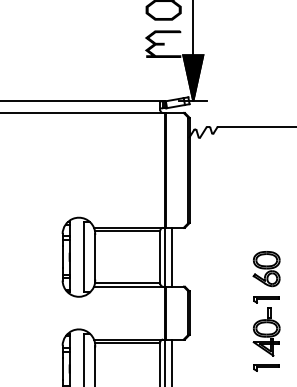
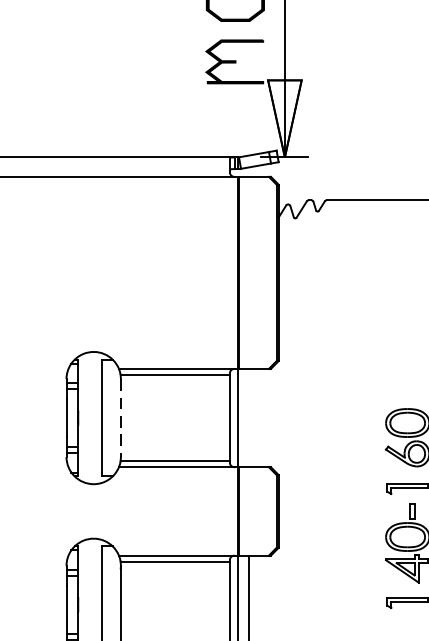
fill: (193, 78) -> (285, 119), removed
line: (172, 256) -> (250, 416), removed
line: (95, 257) -> (121, 418), solid -> dashed

